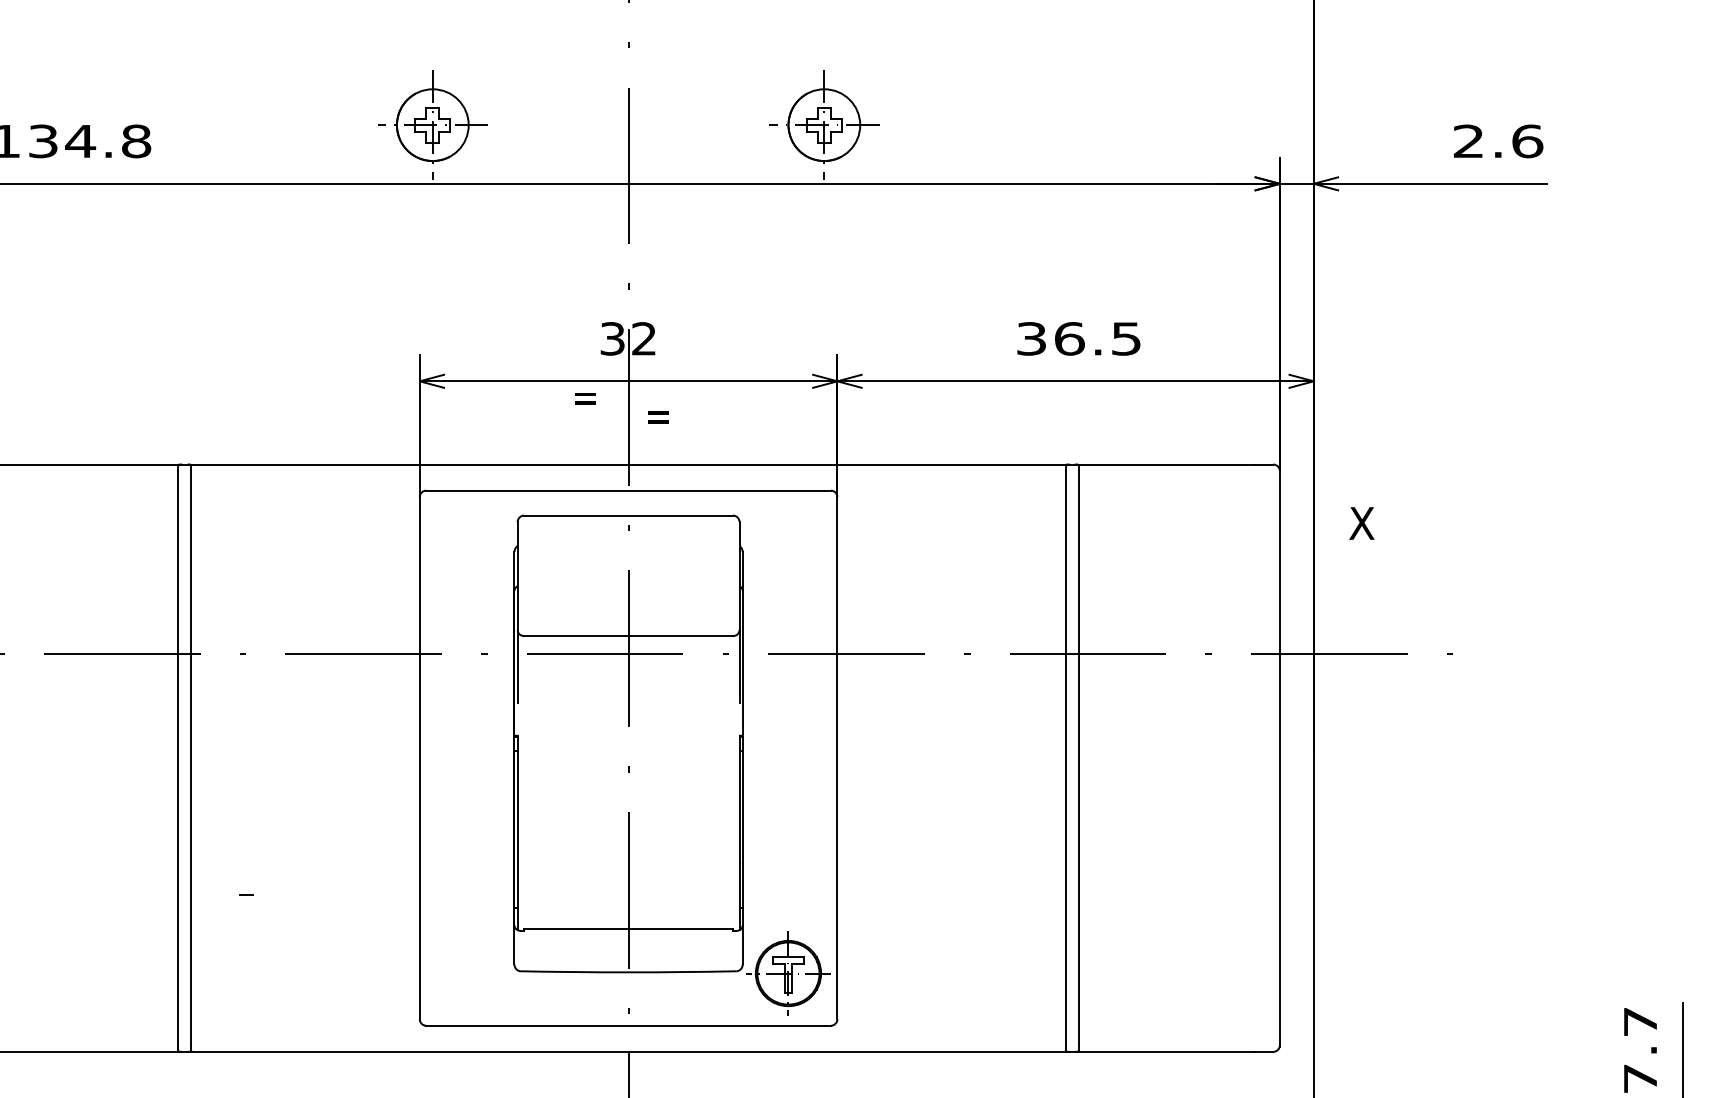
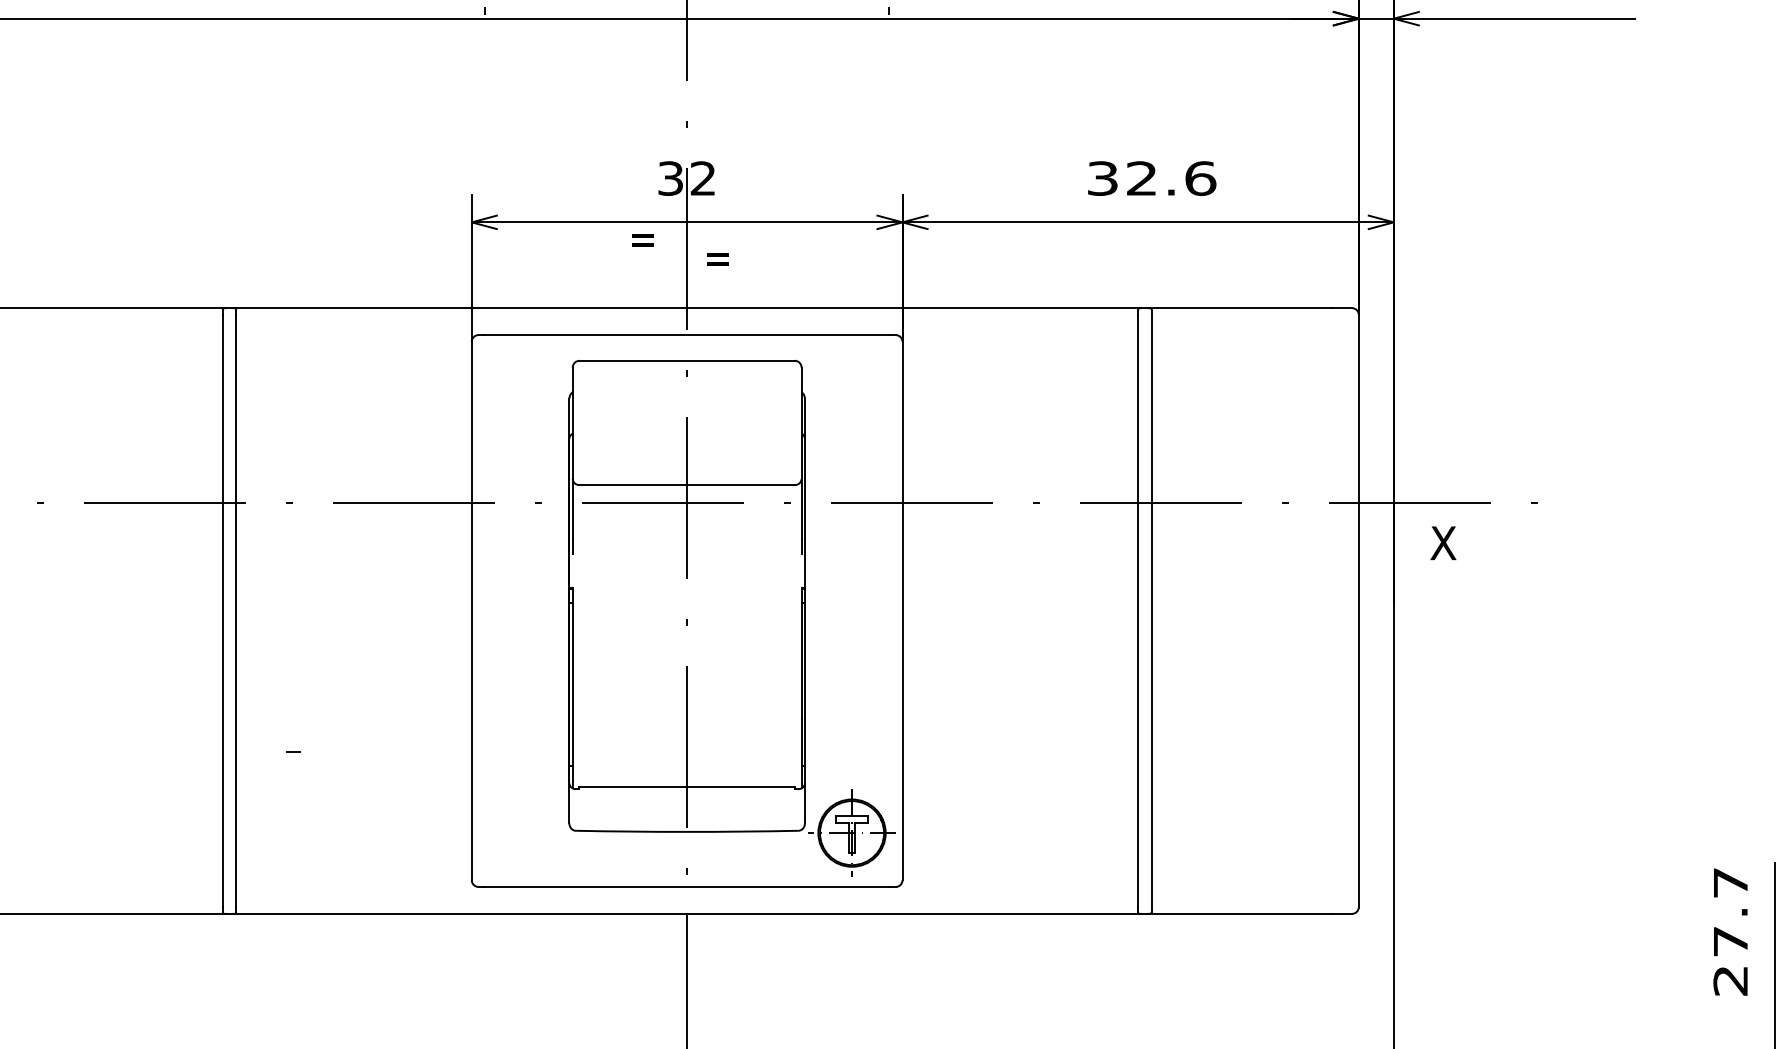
text: (1098, 338) -> (1171, 178), 36.5 -> 32.6
text: (1361, 523) -> (1442, 543), moved

